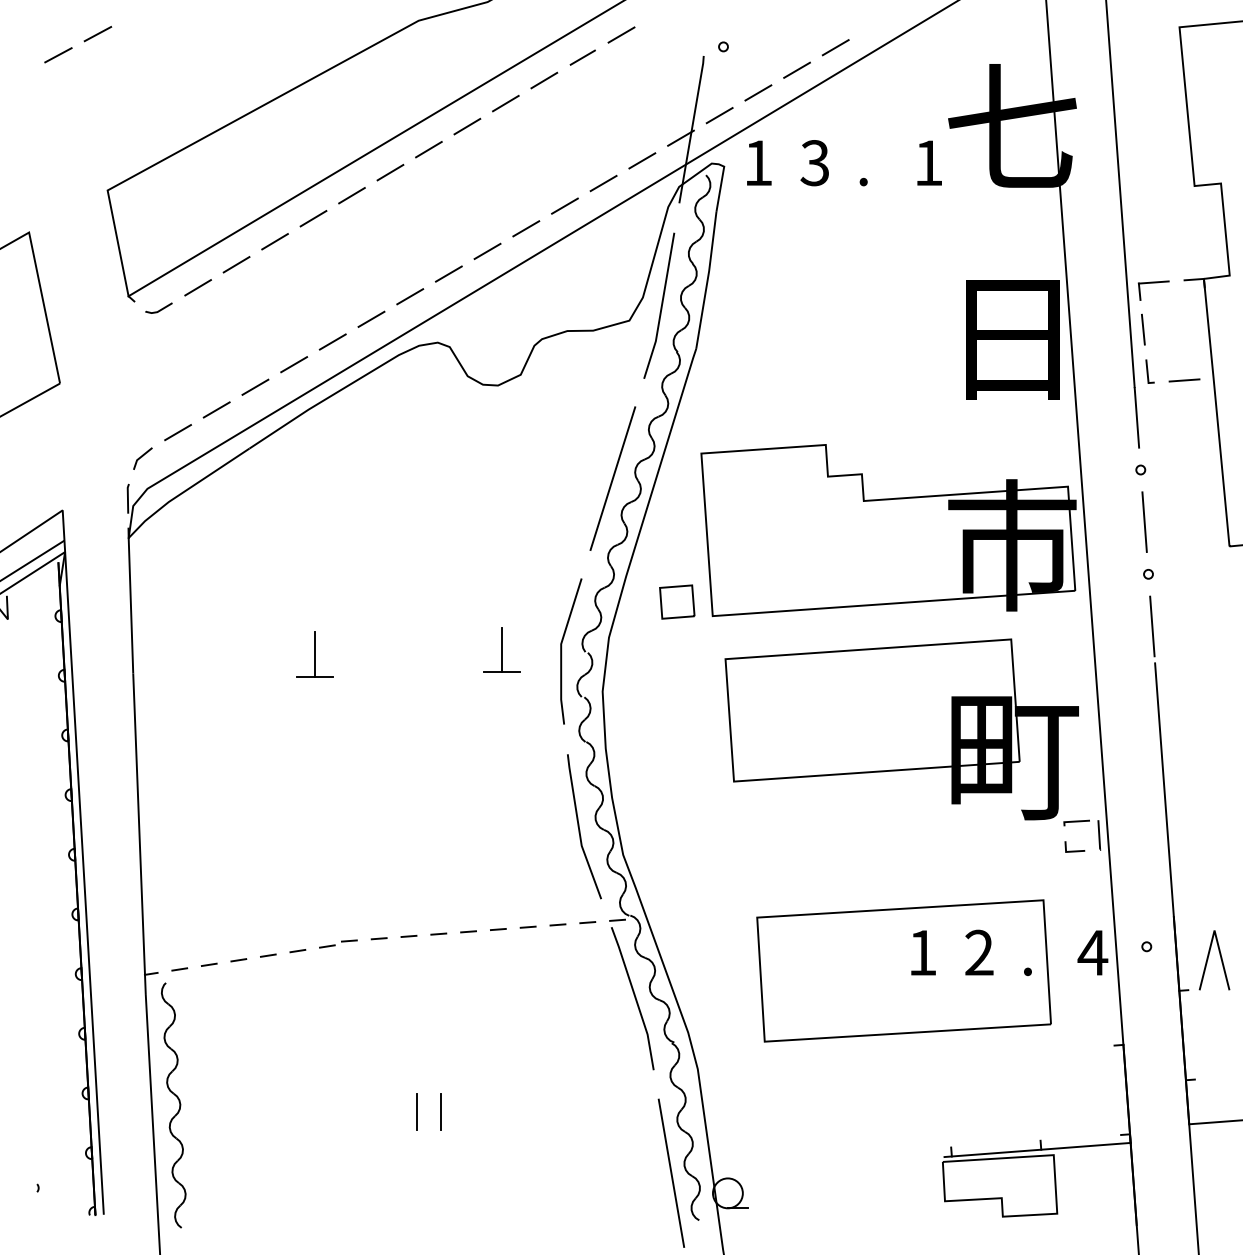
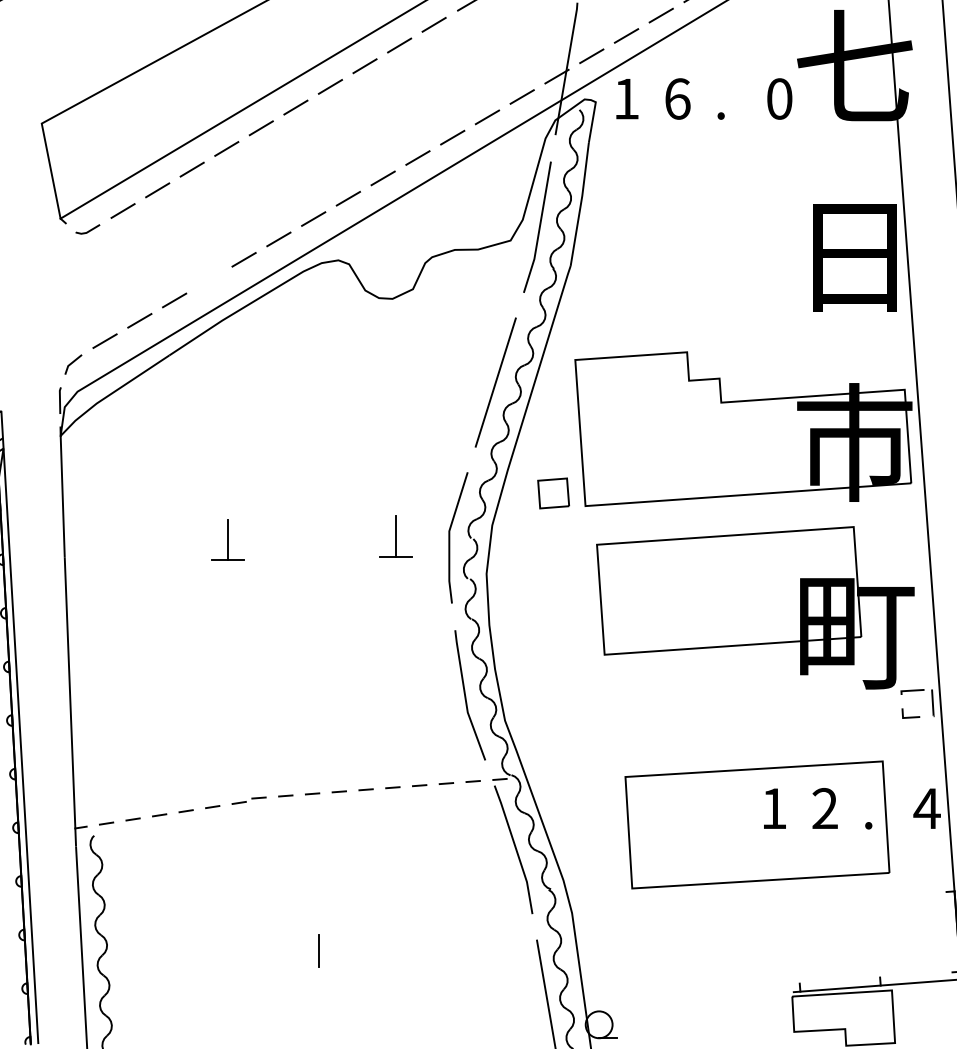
text: (814, 163) -> (676, 99), 3 -> 6
text: (928, 163) -> (779, 99), 1 -> 0
line: (294, 364) -> (209, 279), removed
line: (440, 1111) -> (340, 951), removed

